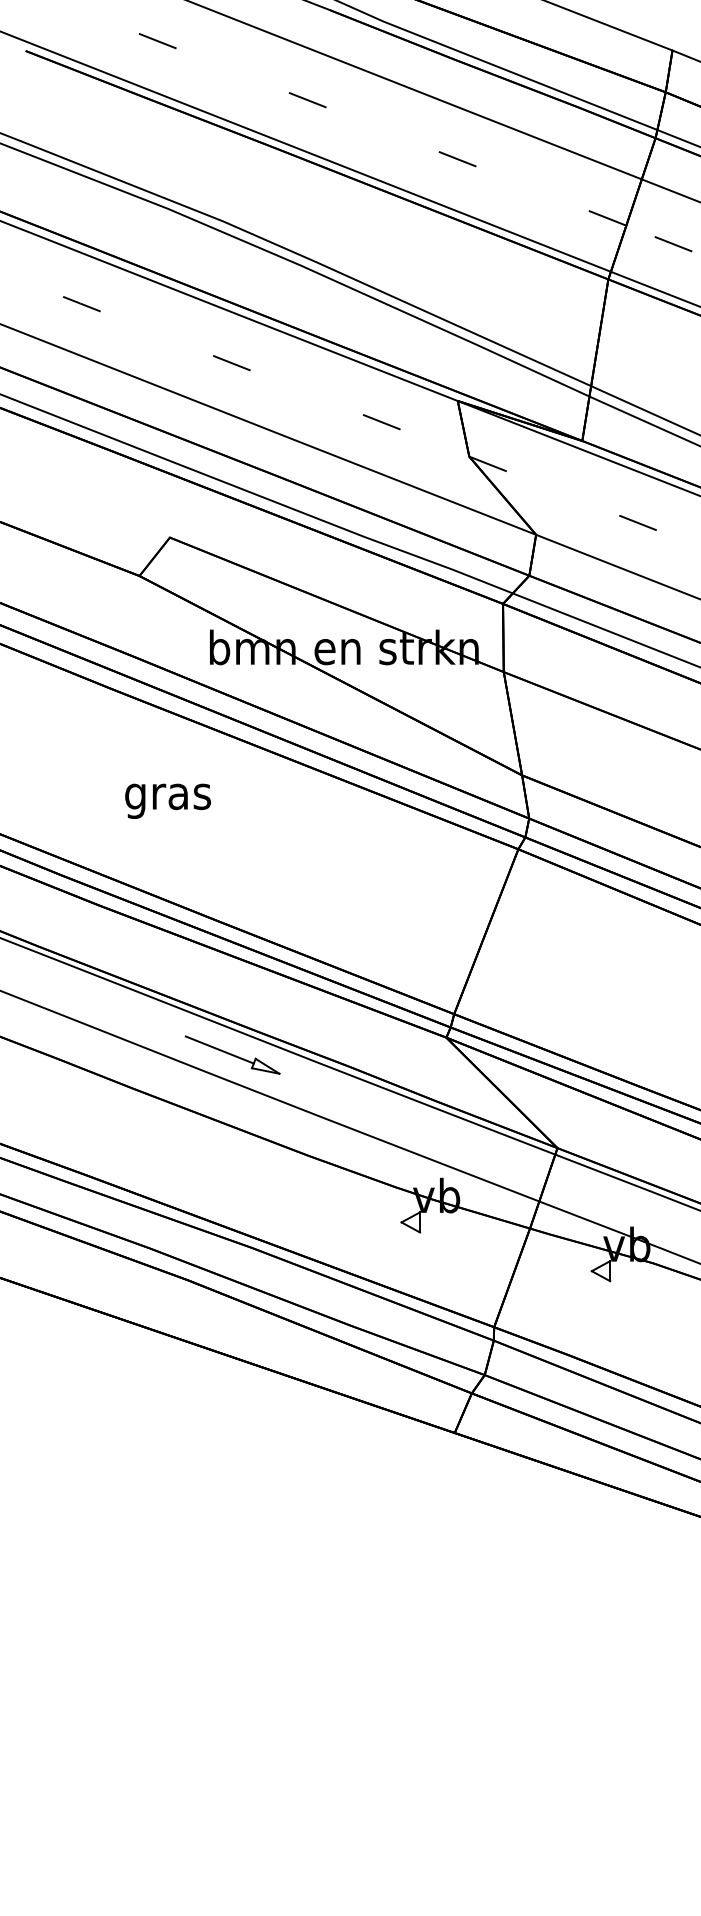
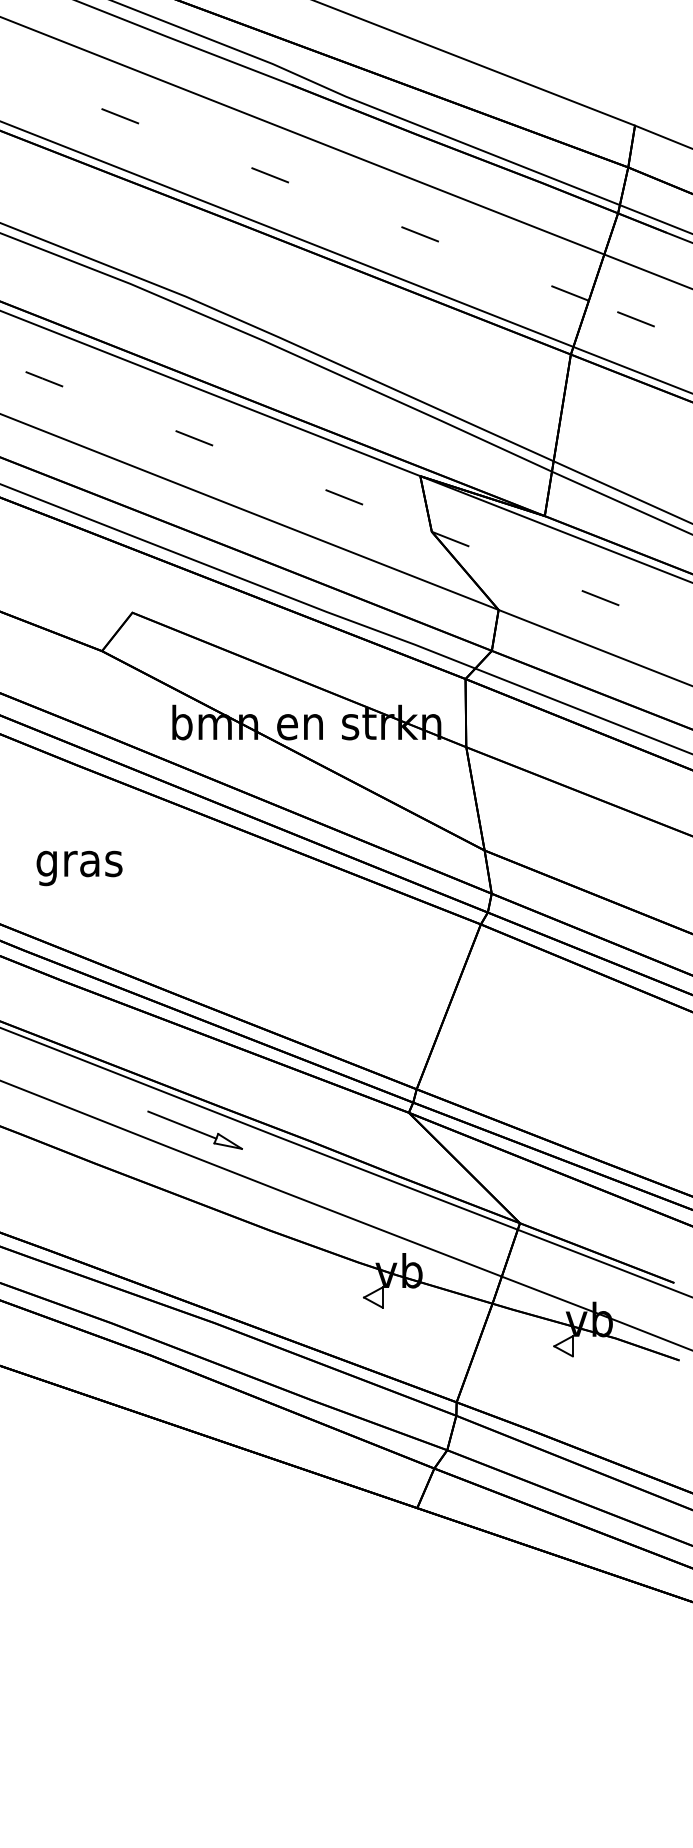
text: (167, 800) -> (79, 867), moved

